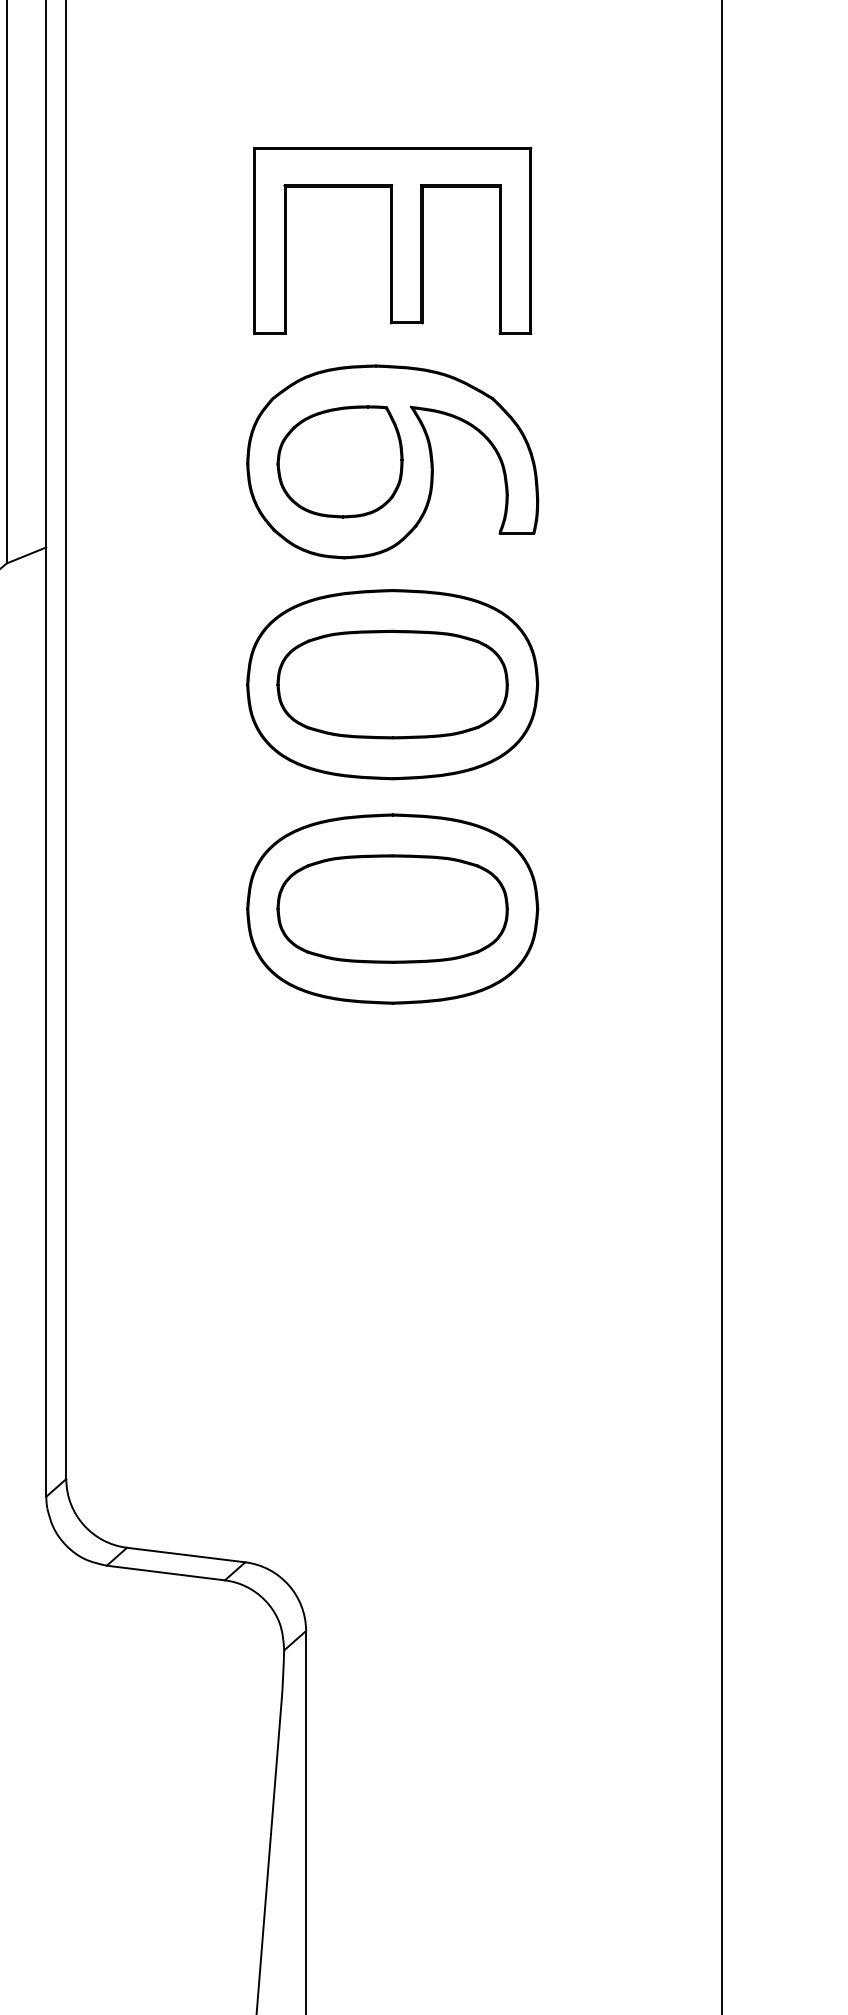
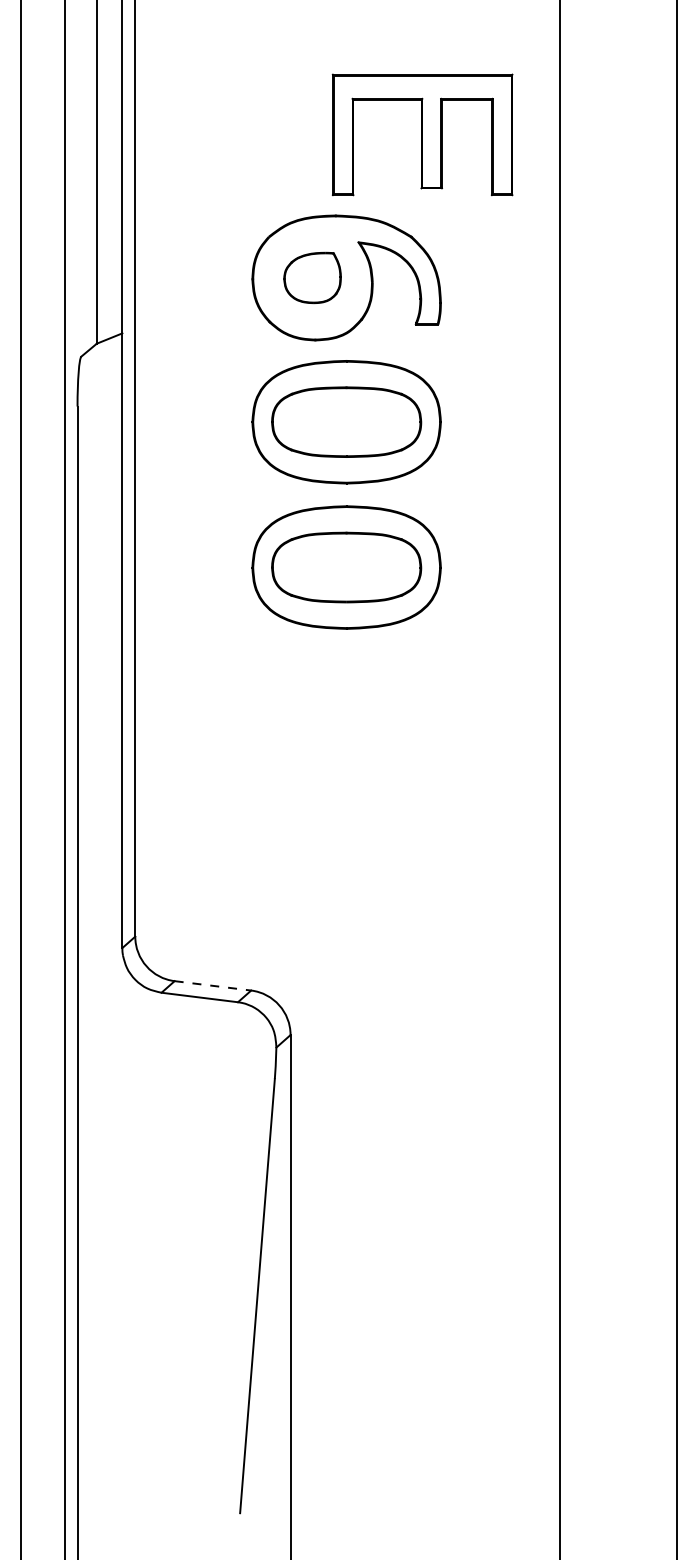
part: (392, 240) -> (422, 134), moved
part: (339, 461) -> (312, 277), size x0.7
line: (185, 1554) -> (212, 985), solid -> dashed

